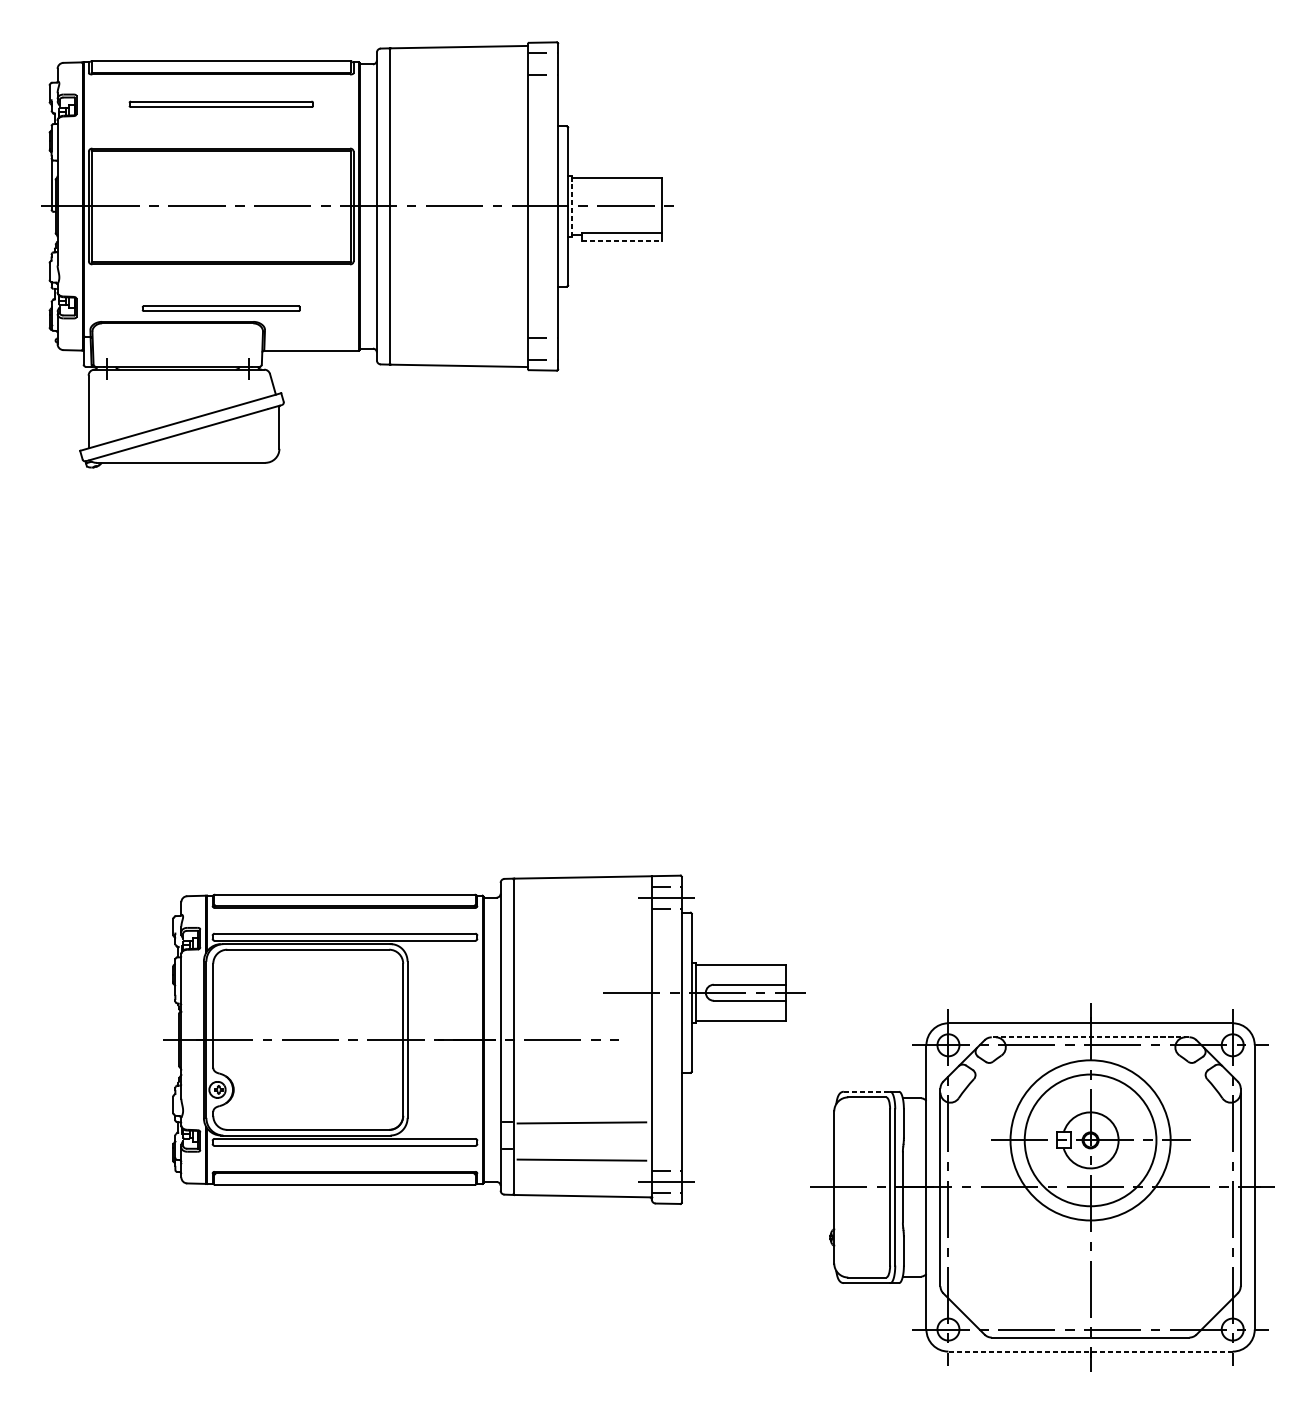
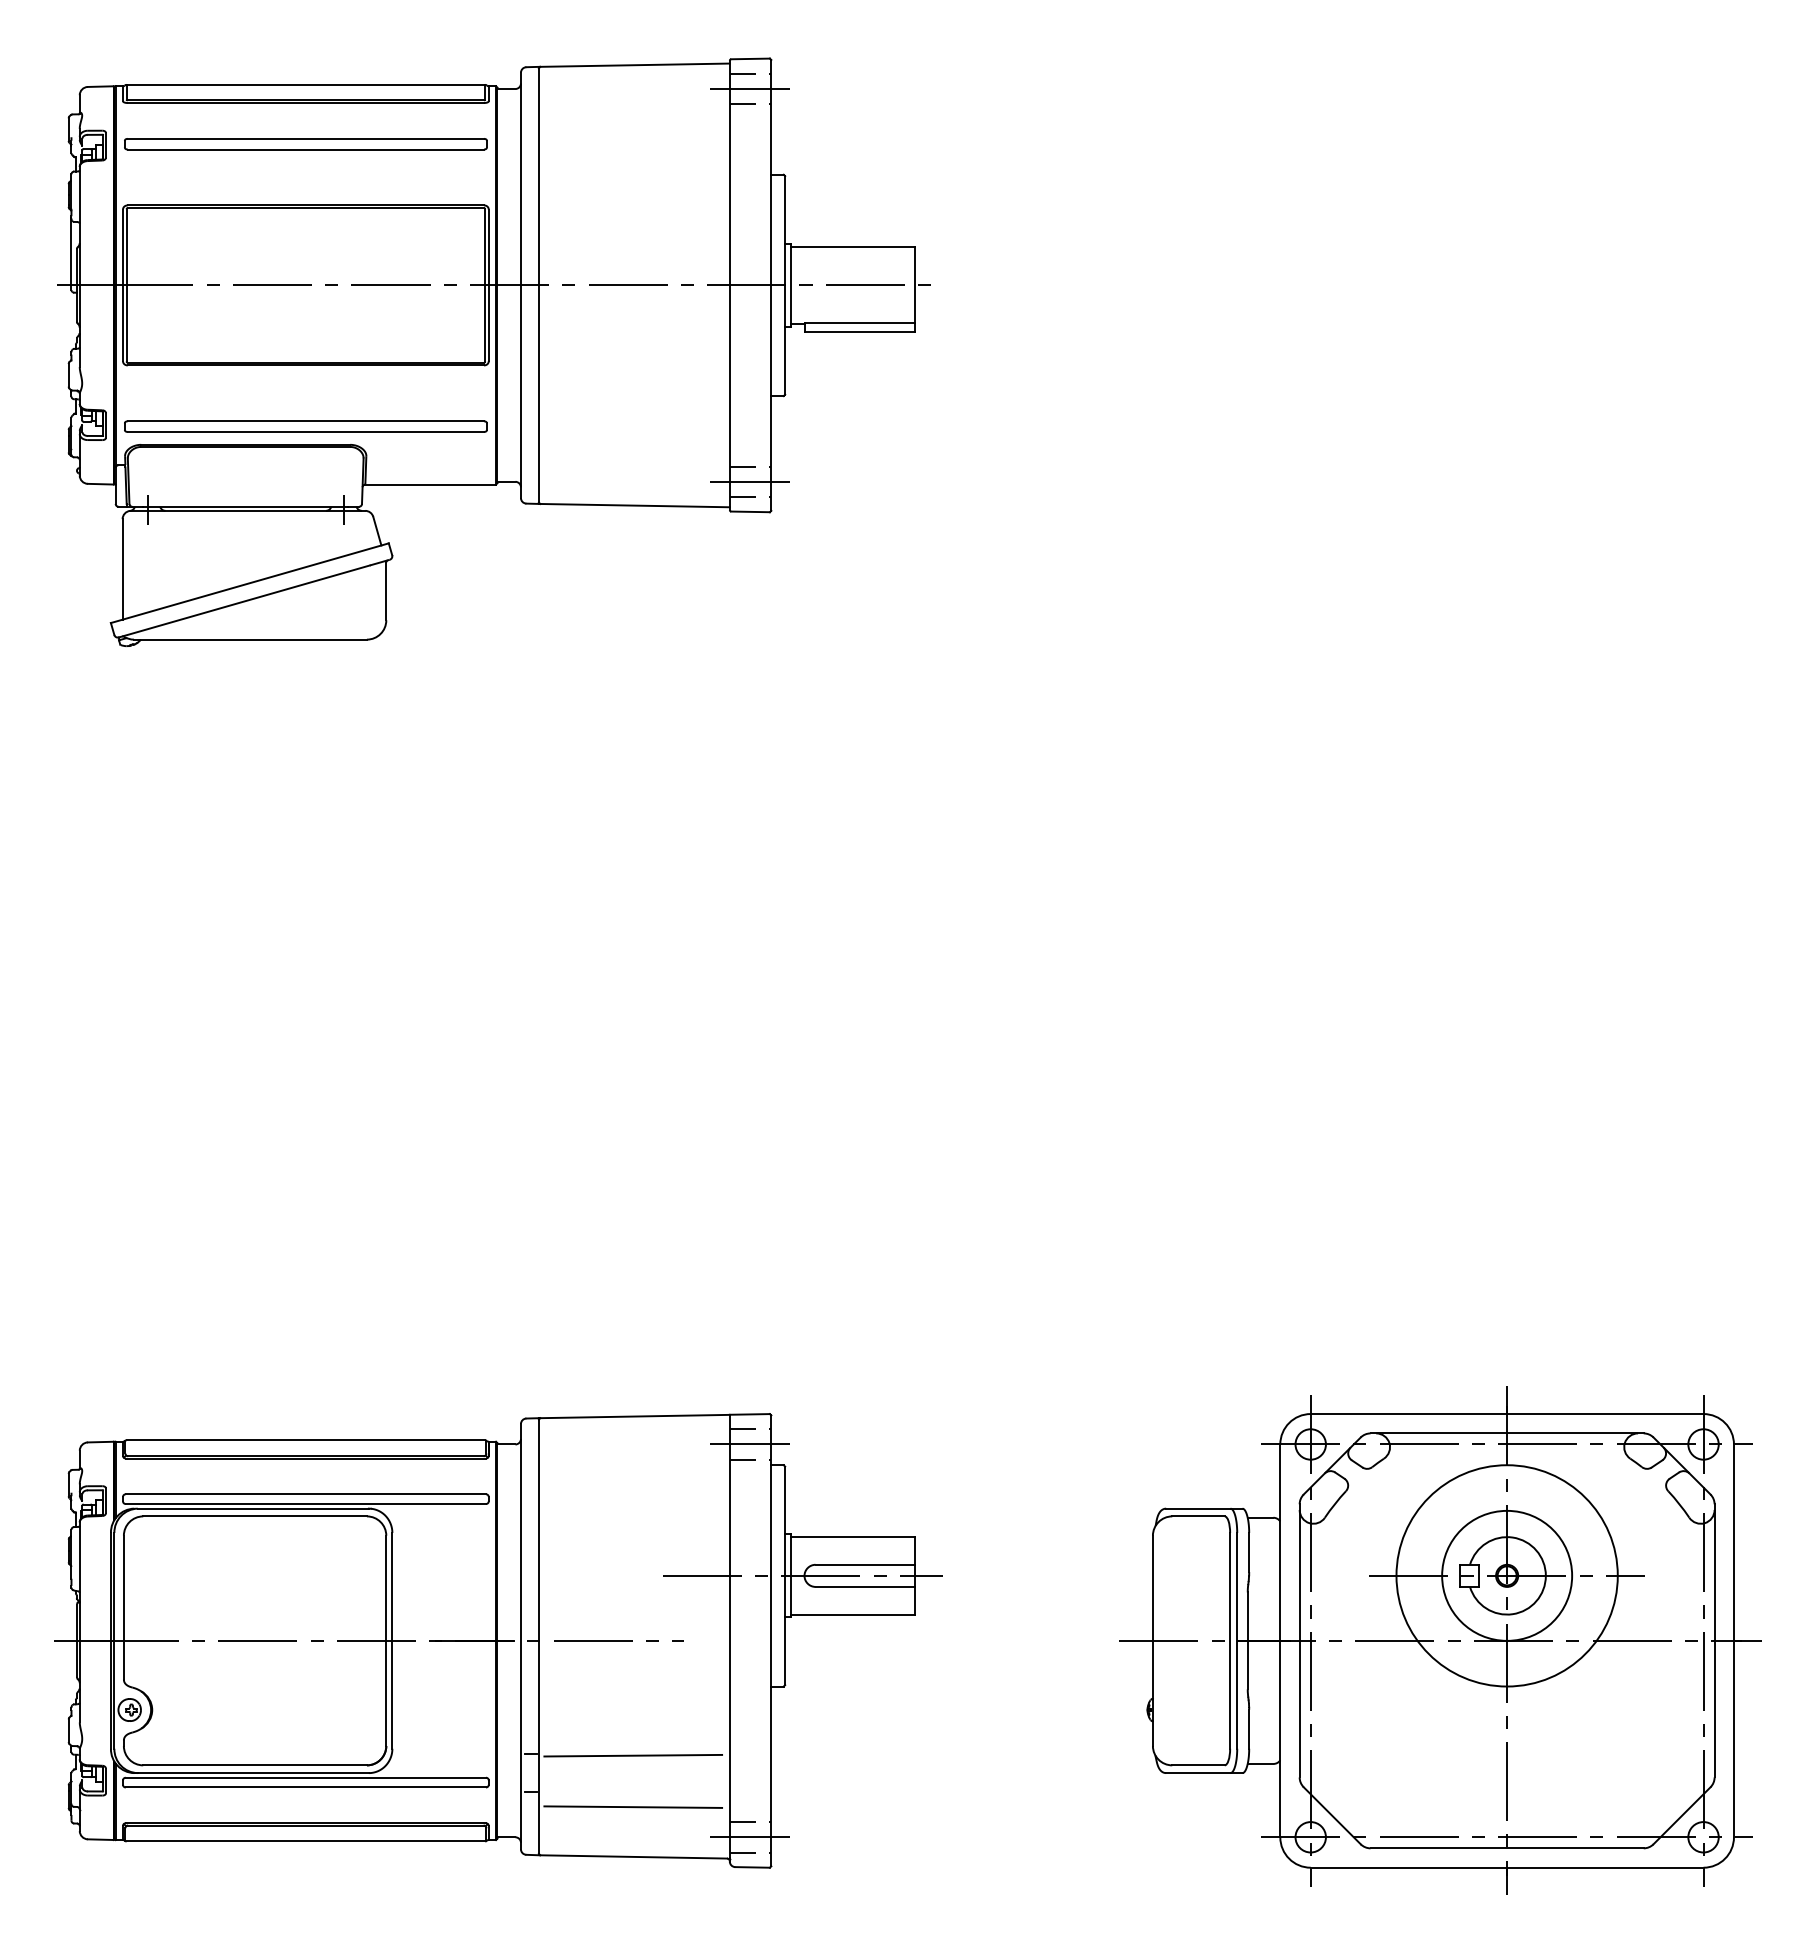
line: (543, 64) -> (750, 89), added
part: (220, 104) -> (305, 144), size x1.43
line: (571, 206) -> (790, 285), dashed -> solid
line: (622, 240) -> (860, 332), dashed -> solid
part: (220, 308) -> (305, 426), size x1.67
line: (543, 348) -> (750, 481), added
line: (1090, 1037) -> (1507, 1433), dashed -> solid
part: (484, 1039) -> (498, 1640), moved
line: (867, 1091) -> (1198, 1508), dashed -> solid
circle: (1090, 1140) -> (1507, 1575), size x0.71
line: (1090, 1351) -> (1506, 1867), dashed -> solid

